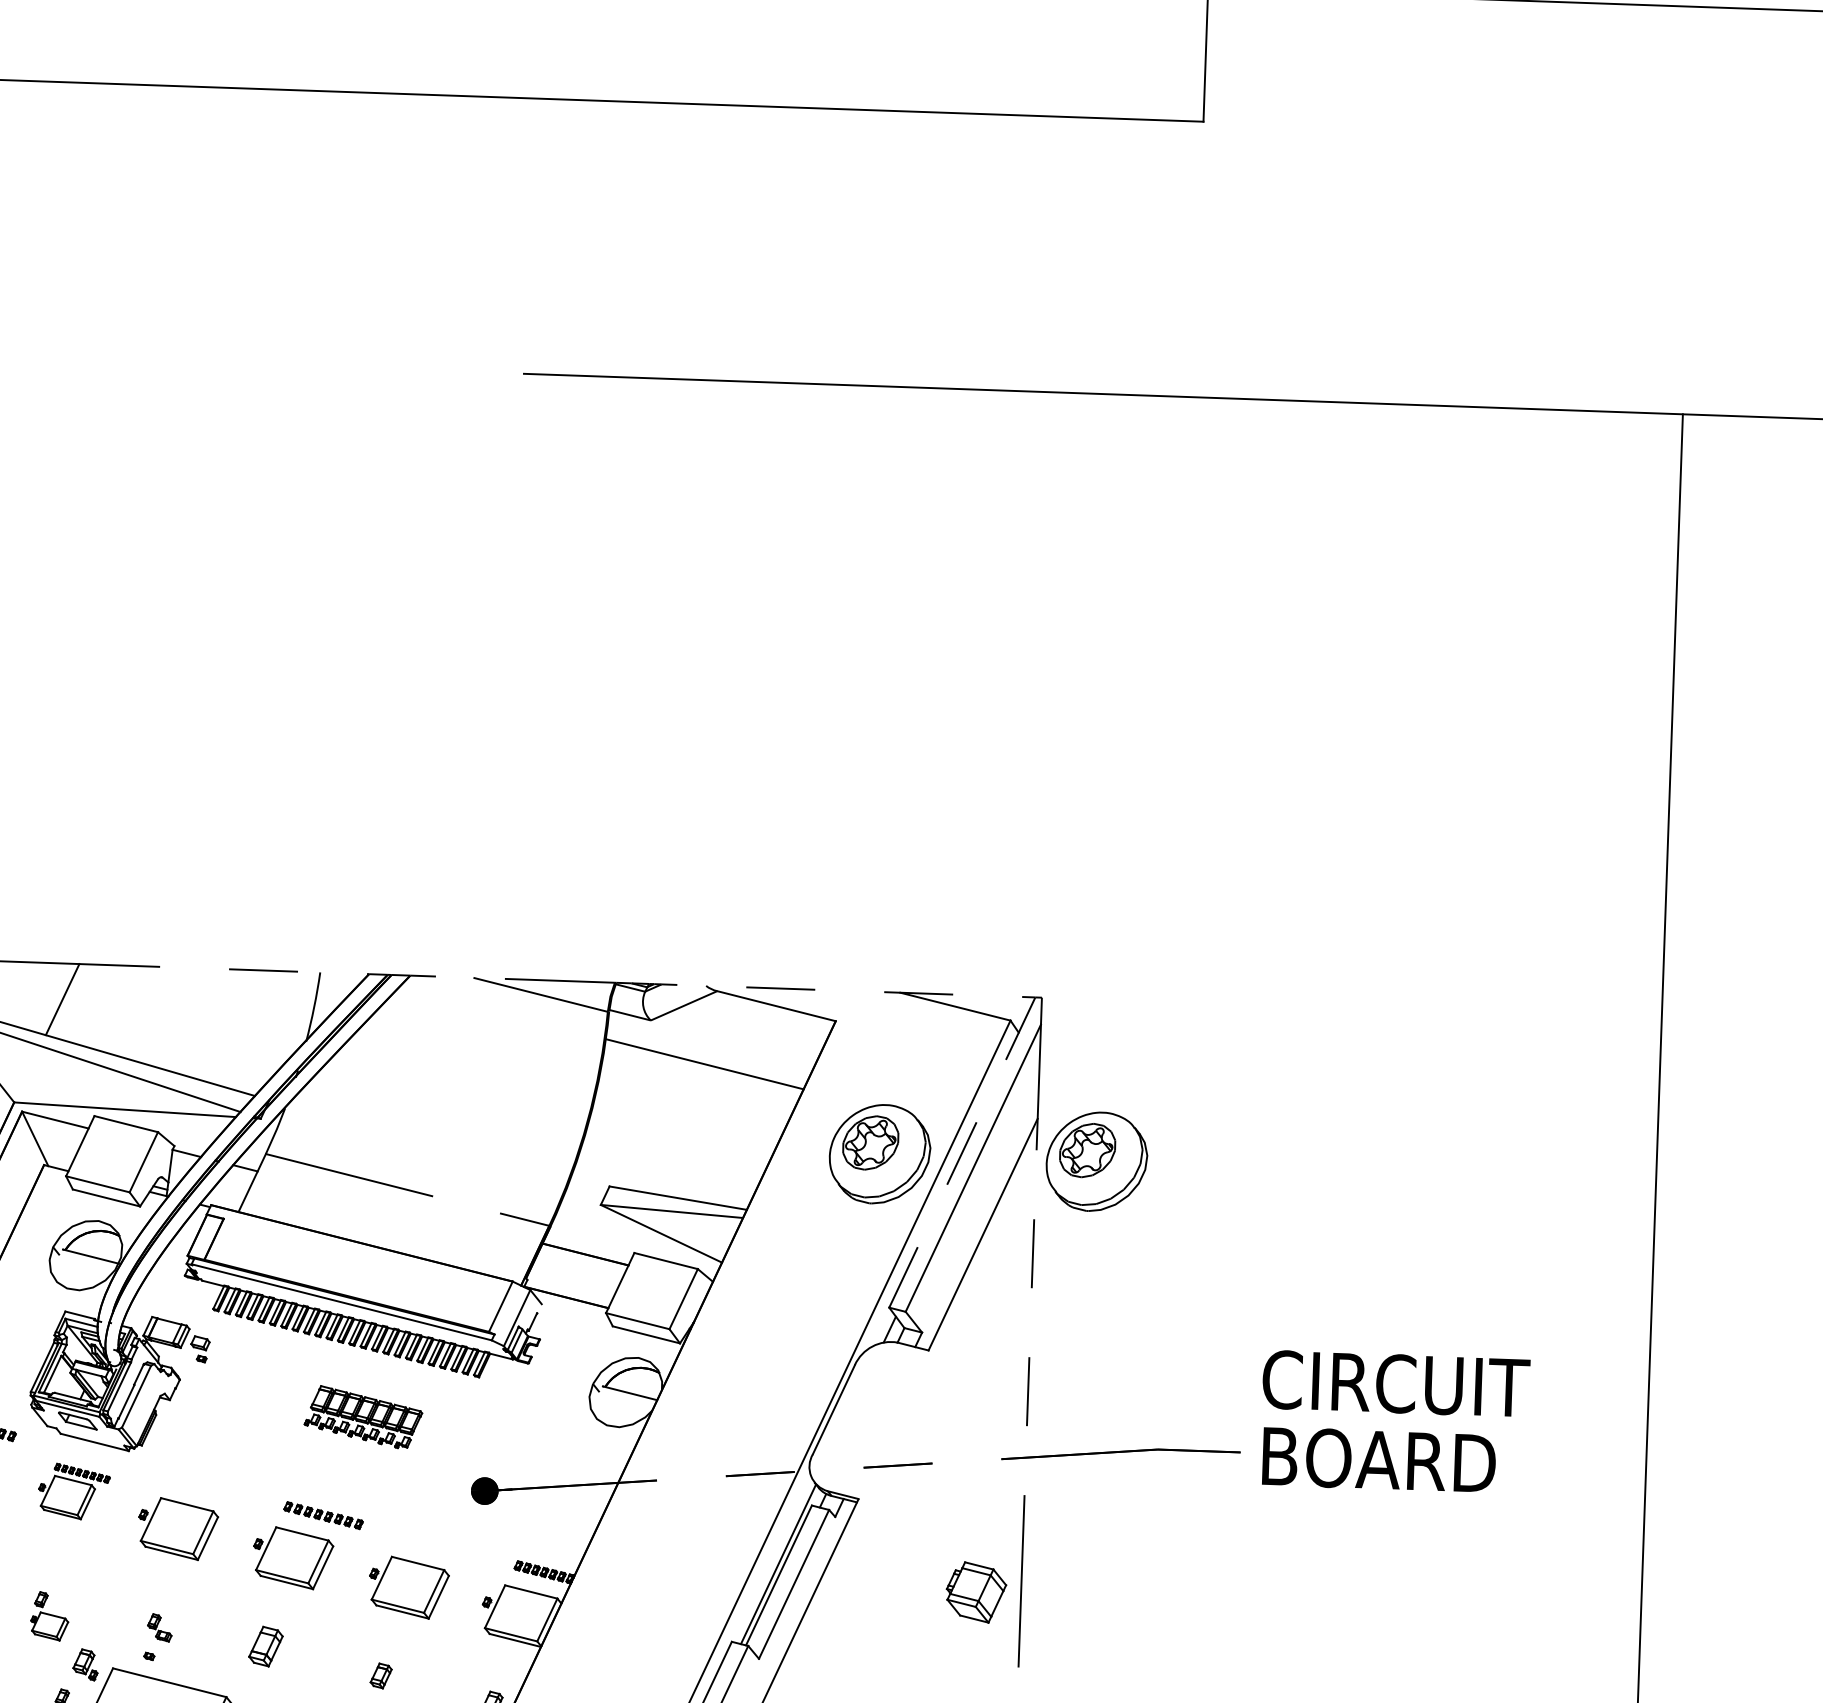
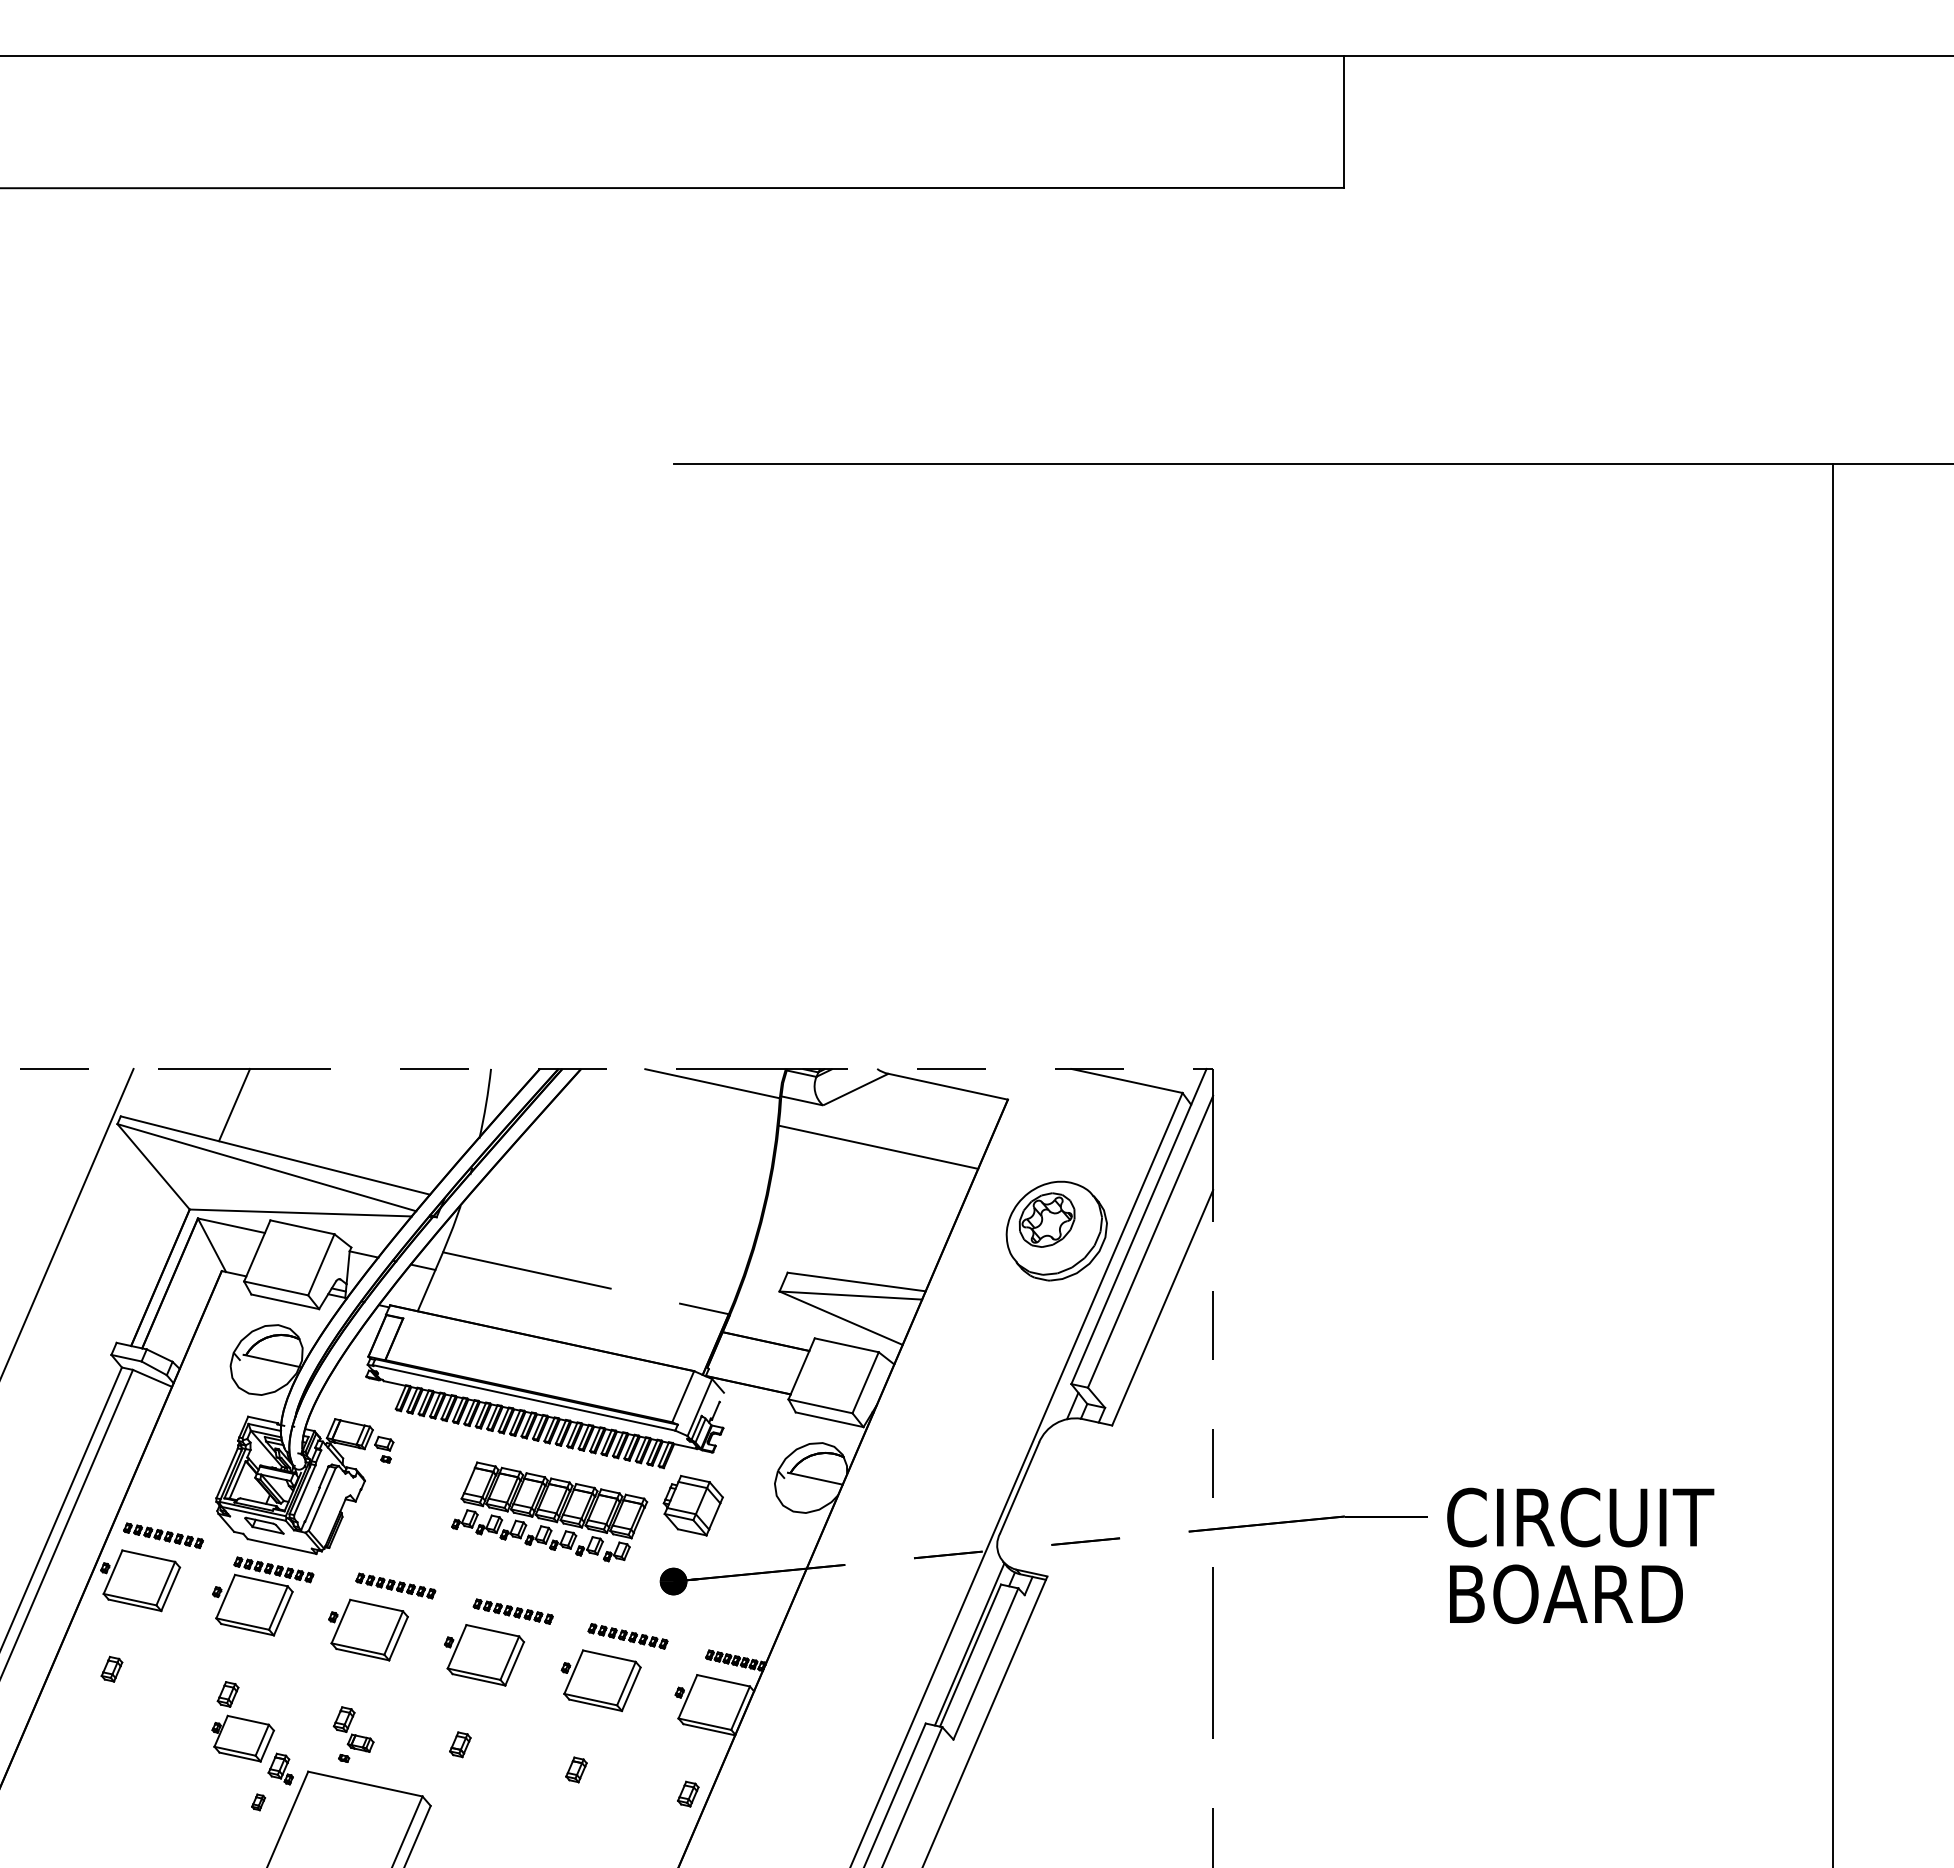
line: (961, 1153) -> (1138, 1227), dashed -> solid
part: (1096, 1161) -> (1273, 1230), removed
part: (363, 1416) -> (549, 1511), size x1.67
text: (1394, 1421) -> (1580, 1555), moved
part: (206, 1485) -> (395, 1585), added
part: (74, 1491) -> (263, 1596), size x1.43
part: (436, 1544) -> (627, 1636), added
part: (975, 1592) -> (692, 1505), moved
part: (50, 1615) -> (243, 1721), size x1.67
part: (159, 1627) -> (353, 1729), size x1.67
part: (266, 1646) -> (460, 1744), size x0.62

